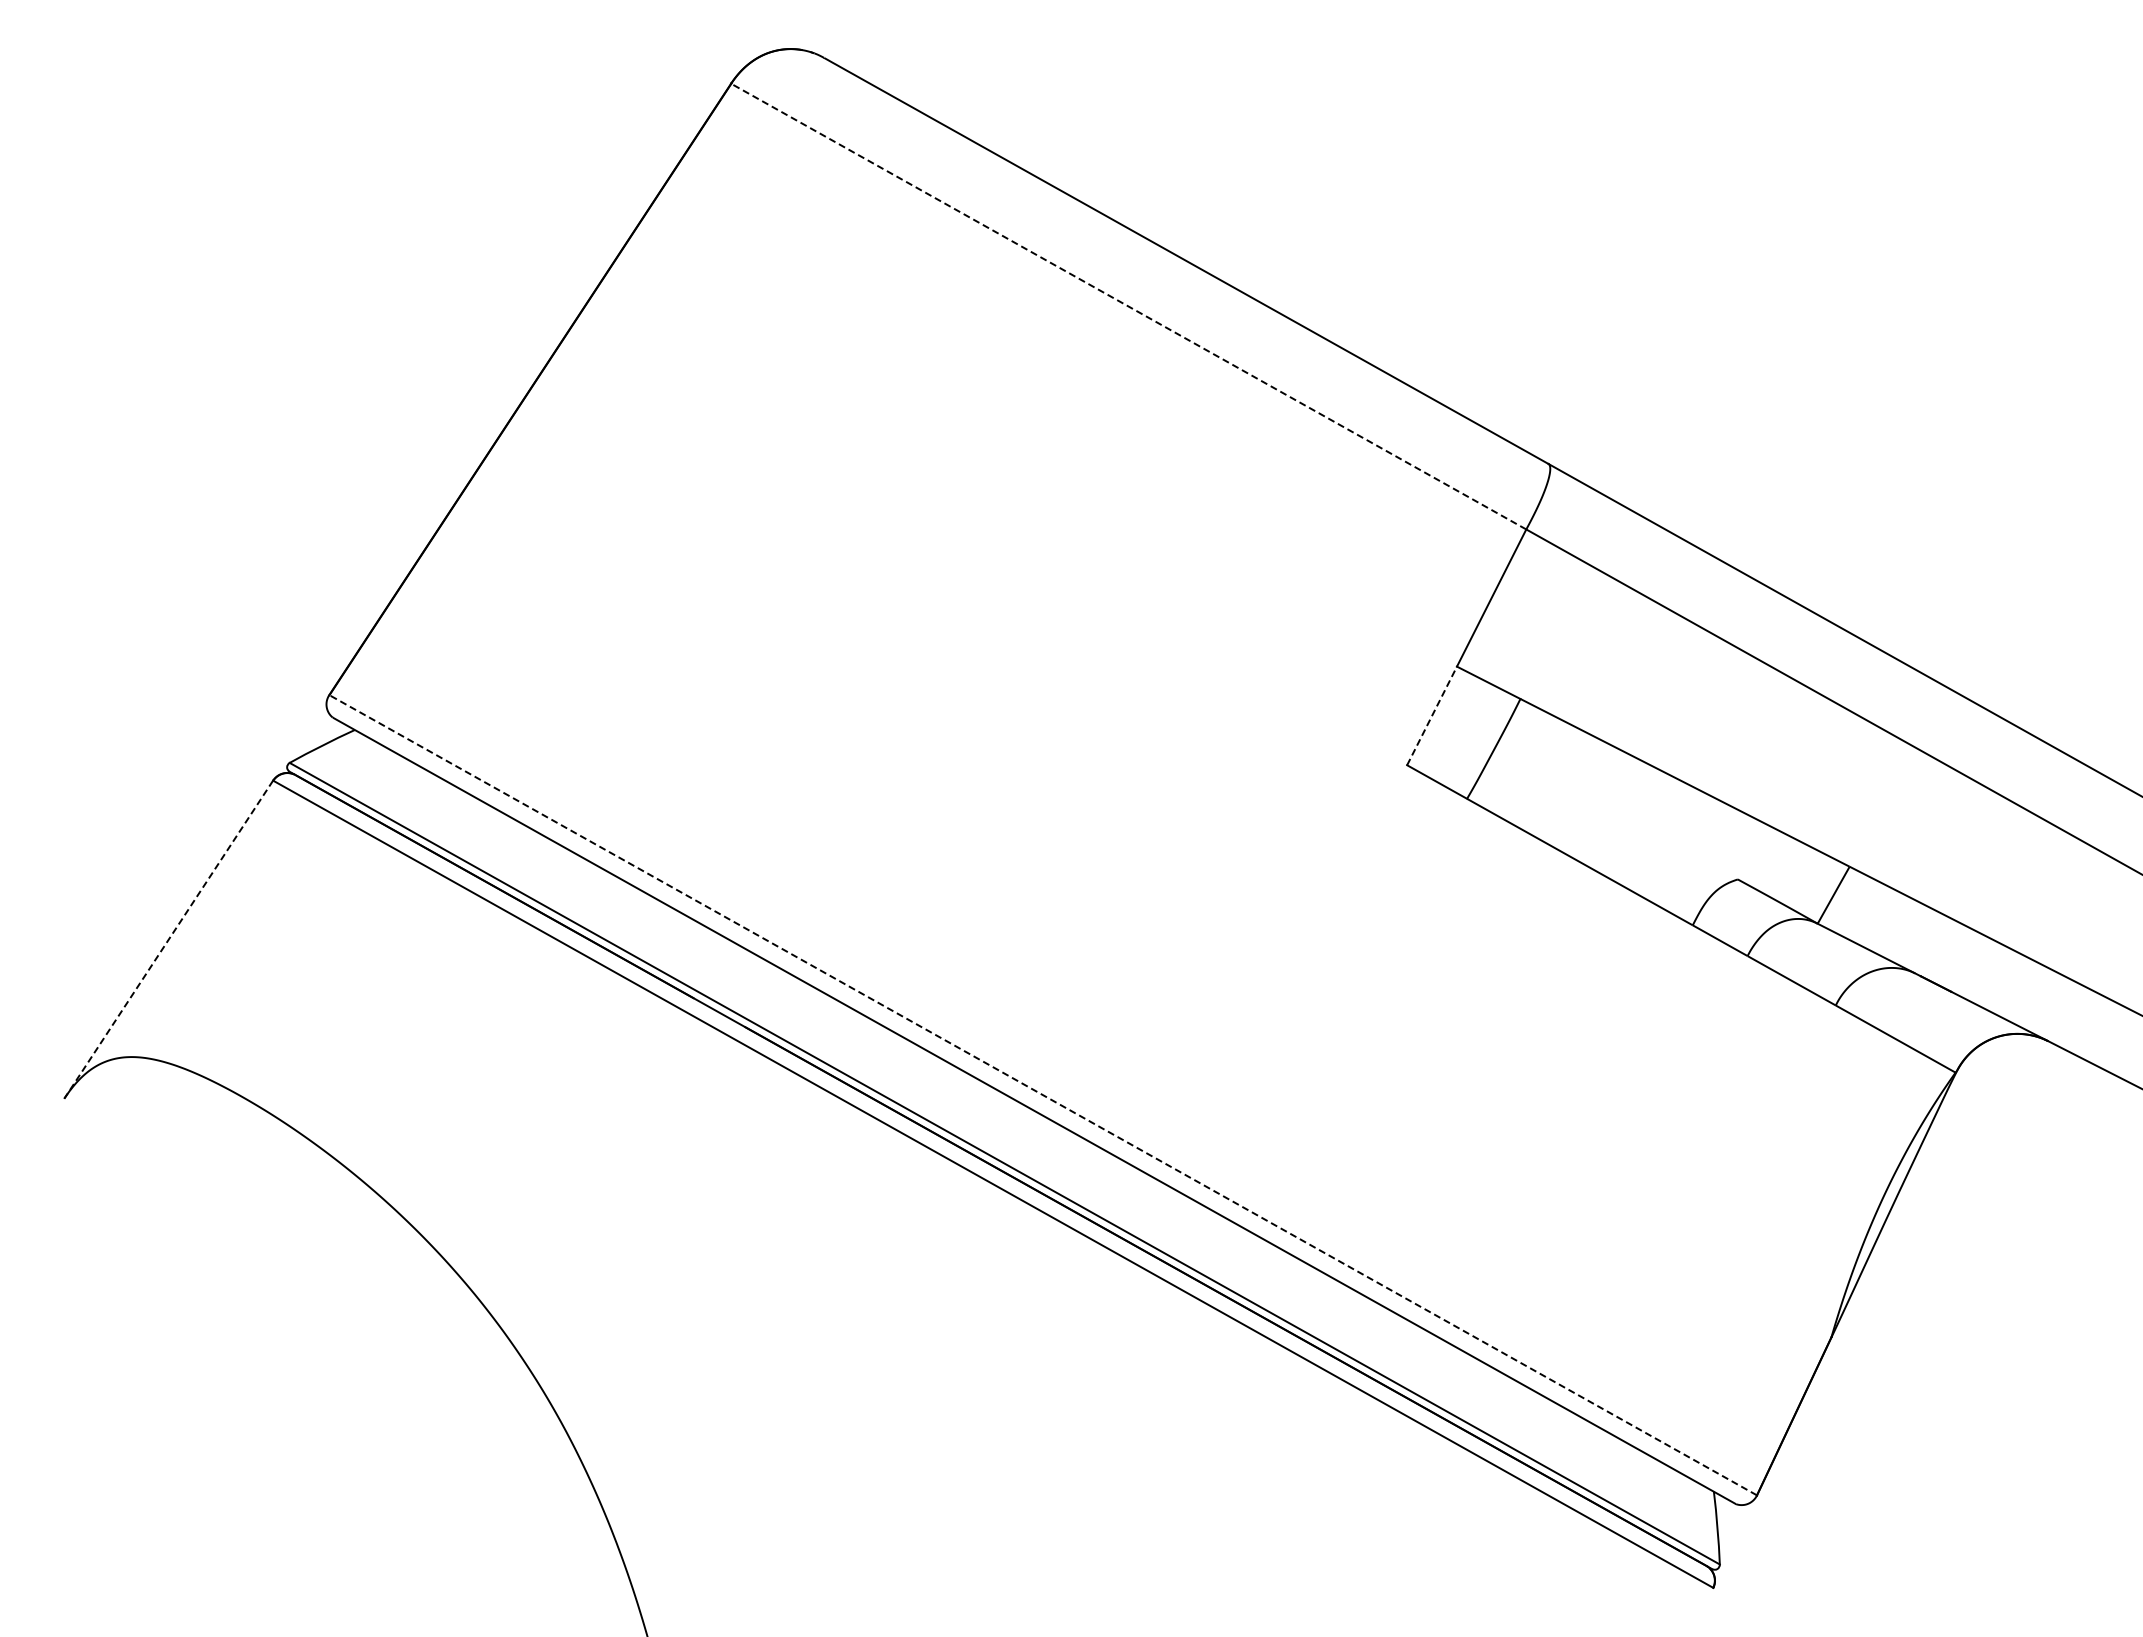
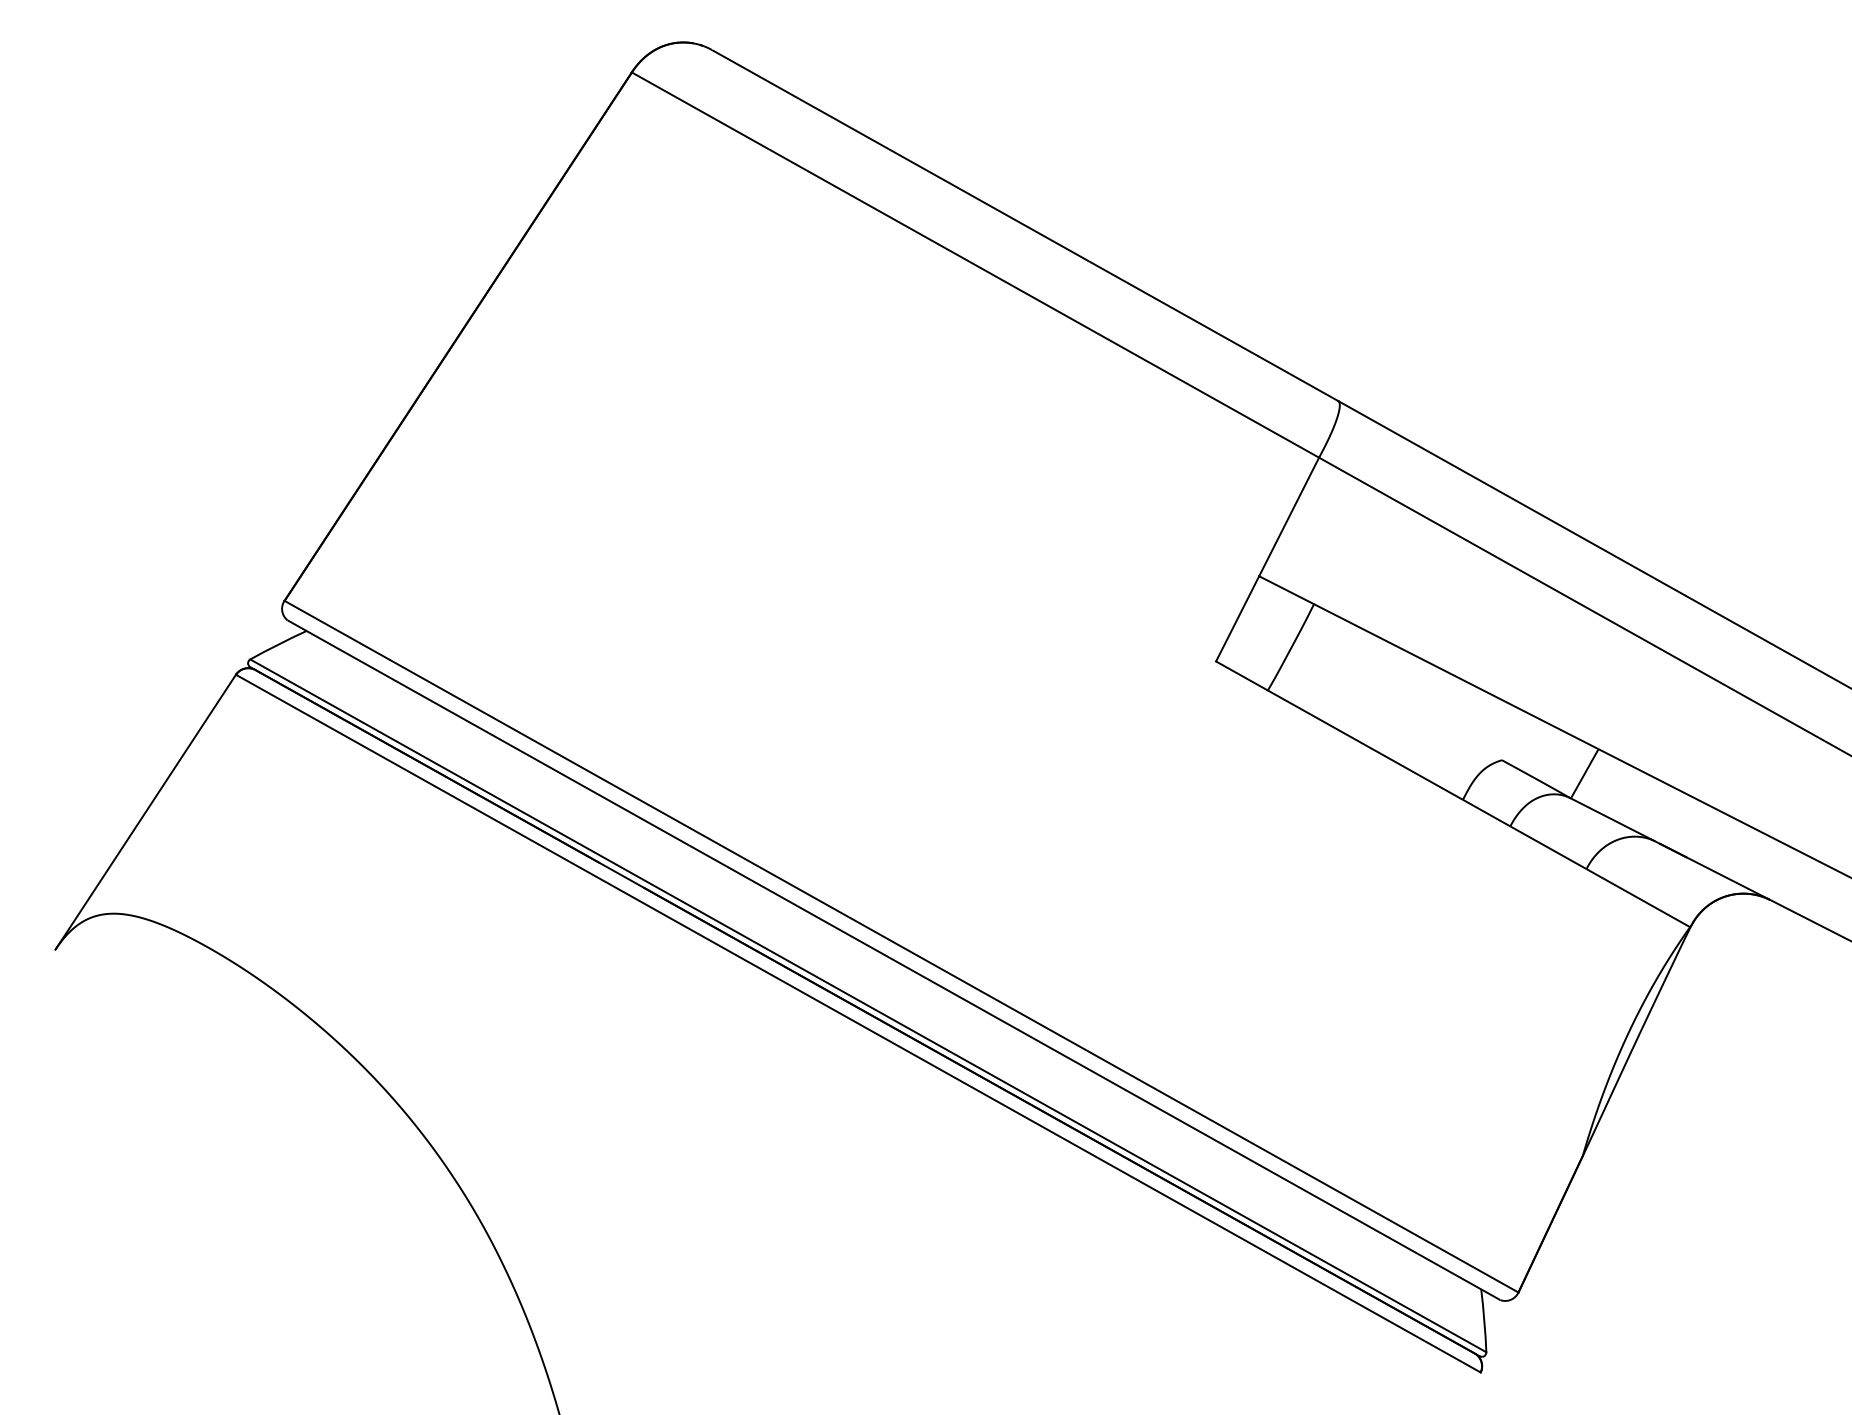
line: (1128, 306) -> (975, 264), dashed -> solid
line: (1432, 715) -> (1238, 618), dashed -> solid
line: (168, 940) -> (145, 812), dashed -> solid
line: (1042, 1094) -> (900, 946), dashed -> solid

